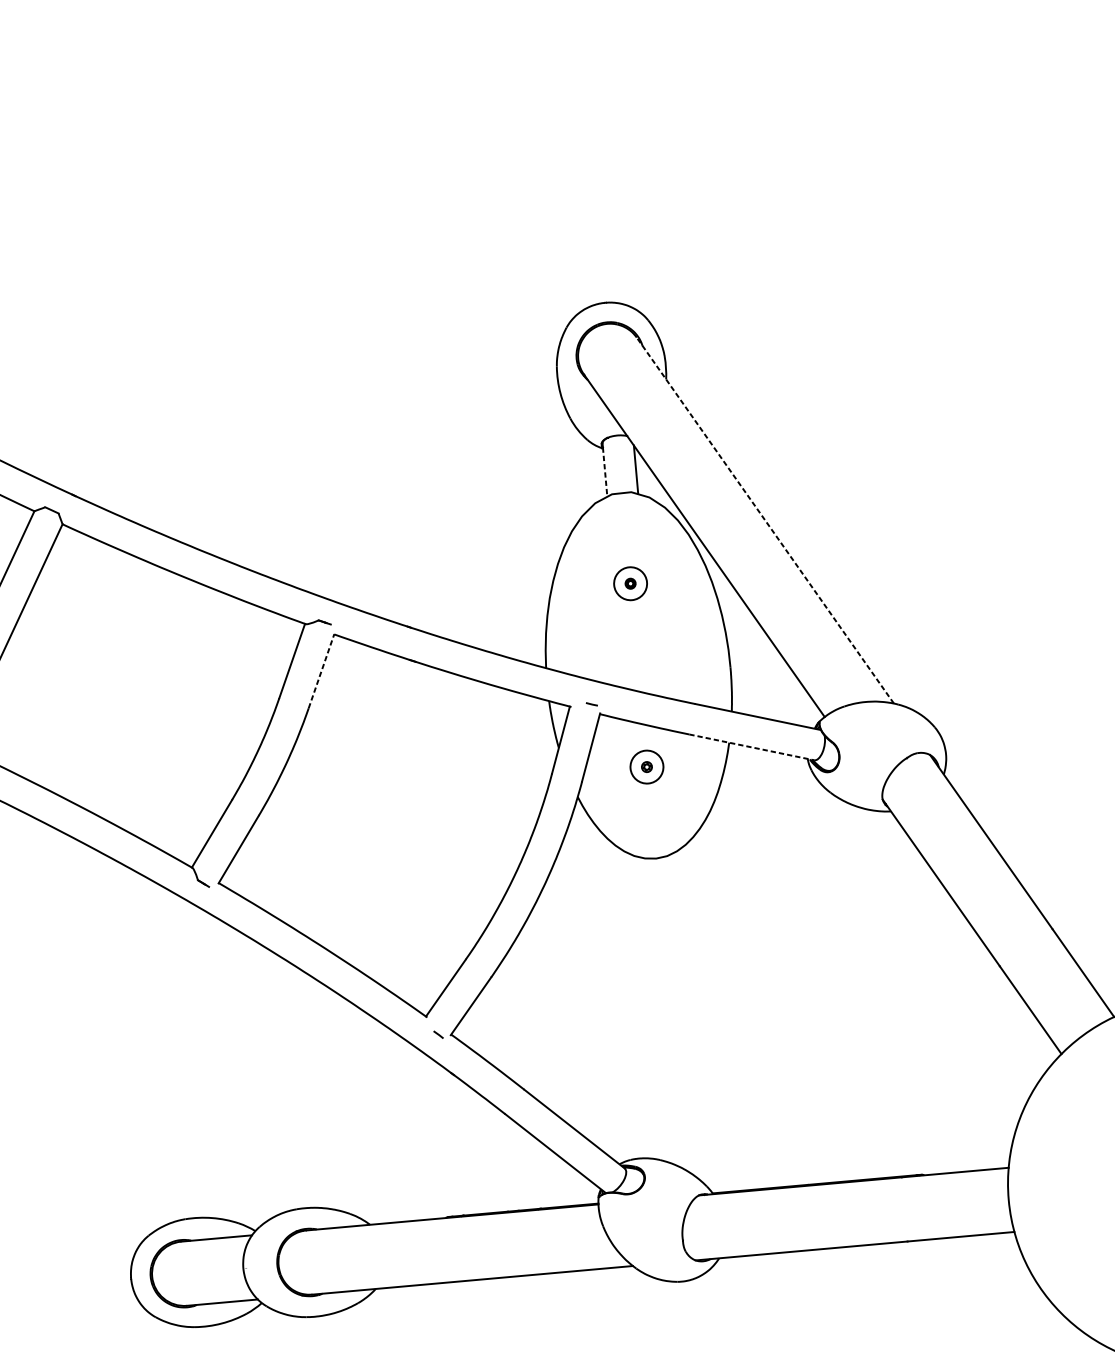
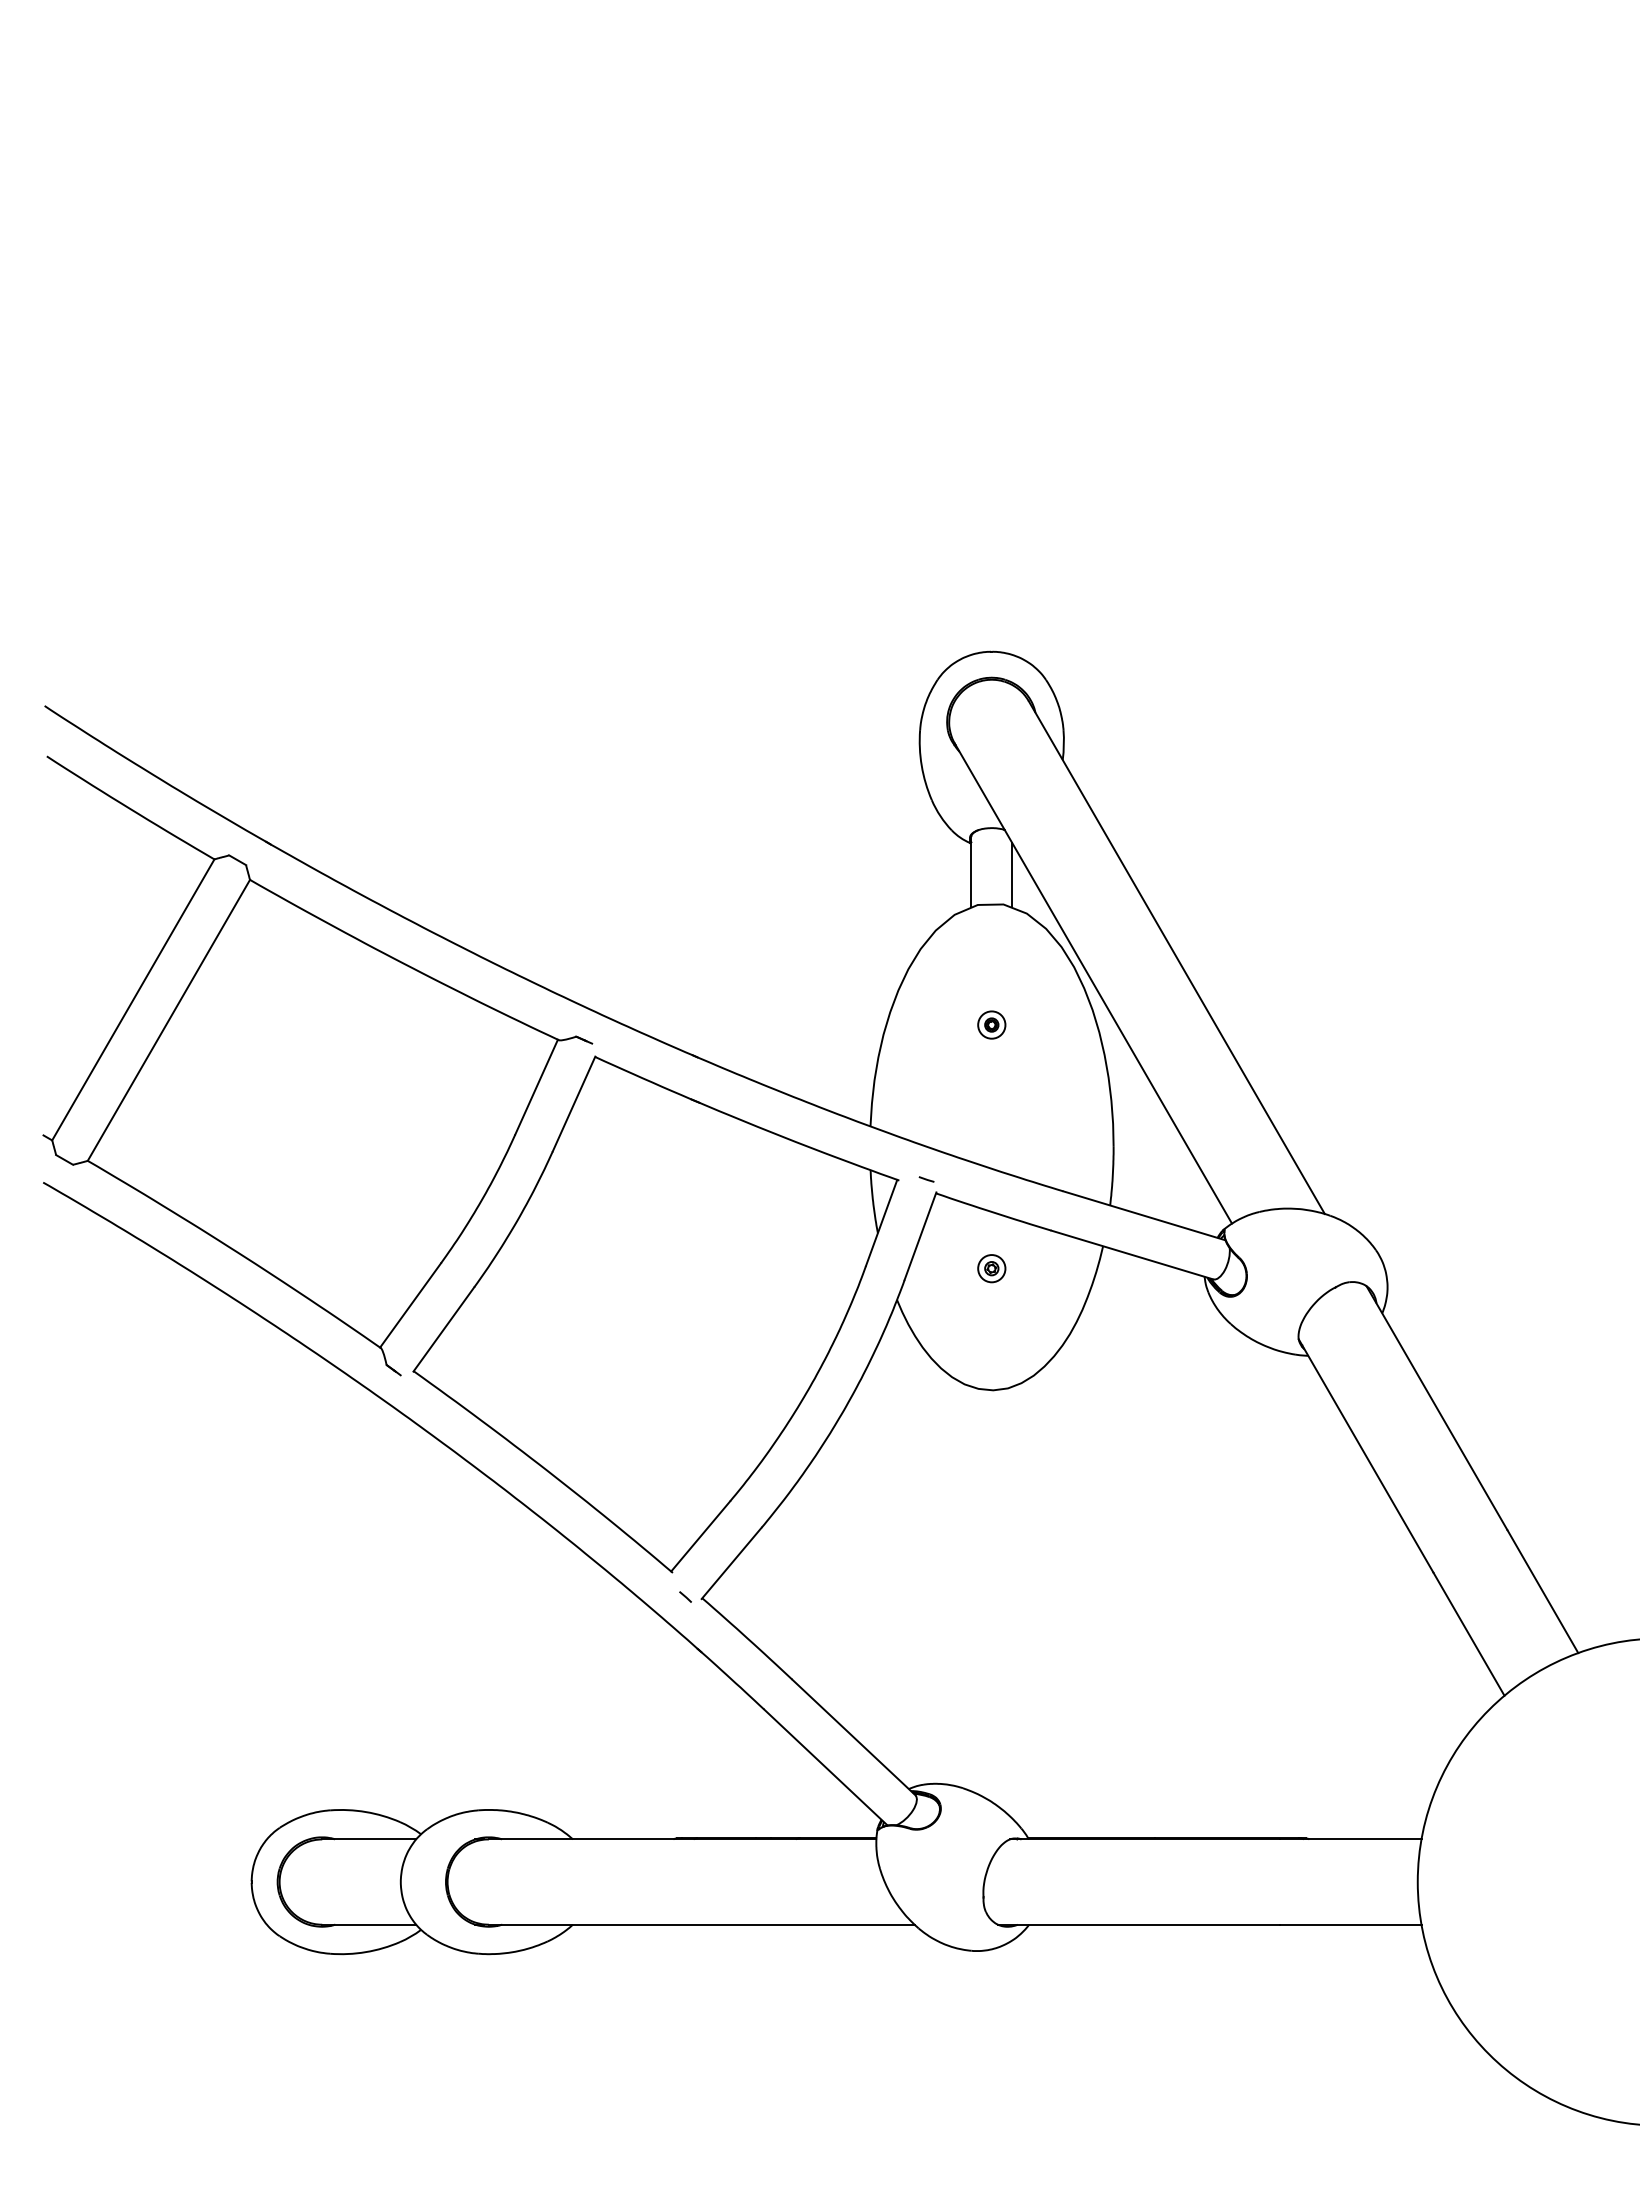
line: (605, 472) -> (971, 875), dashed -> solid
line: (765, 520) -> (1176, 957), dashed -> solid
circle: (630, 583) -> (991, 1024), size x0.62
line: (321, 671) -> (574, 1104), dashed -> solid
line: (751, 747) -> (1132, 1255), dashed -> solid
circle: (646, 766) -> (991, 1268), size x0.62

